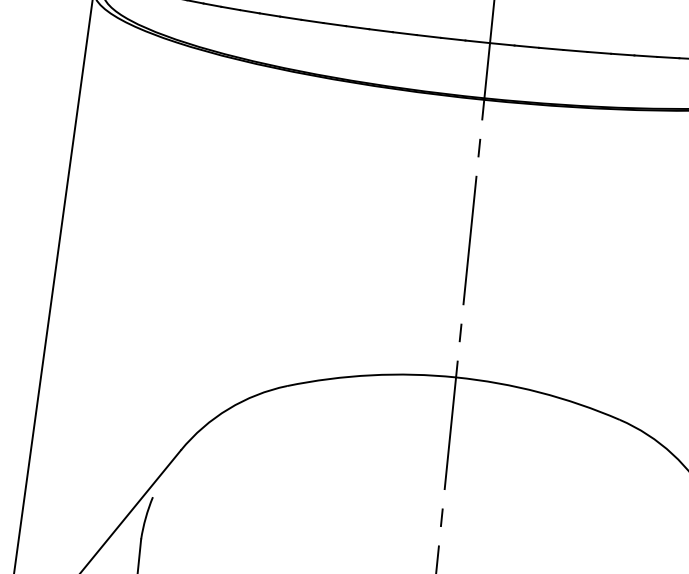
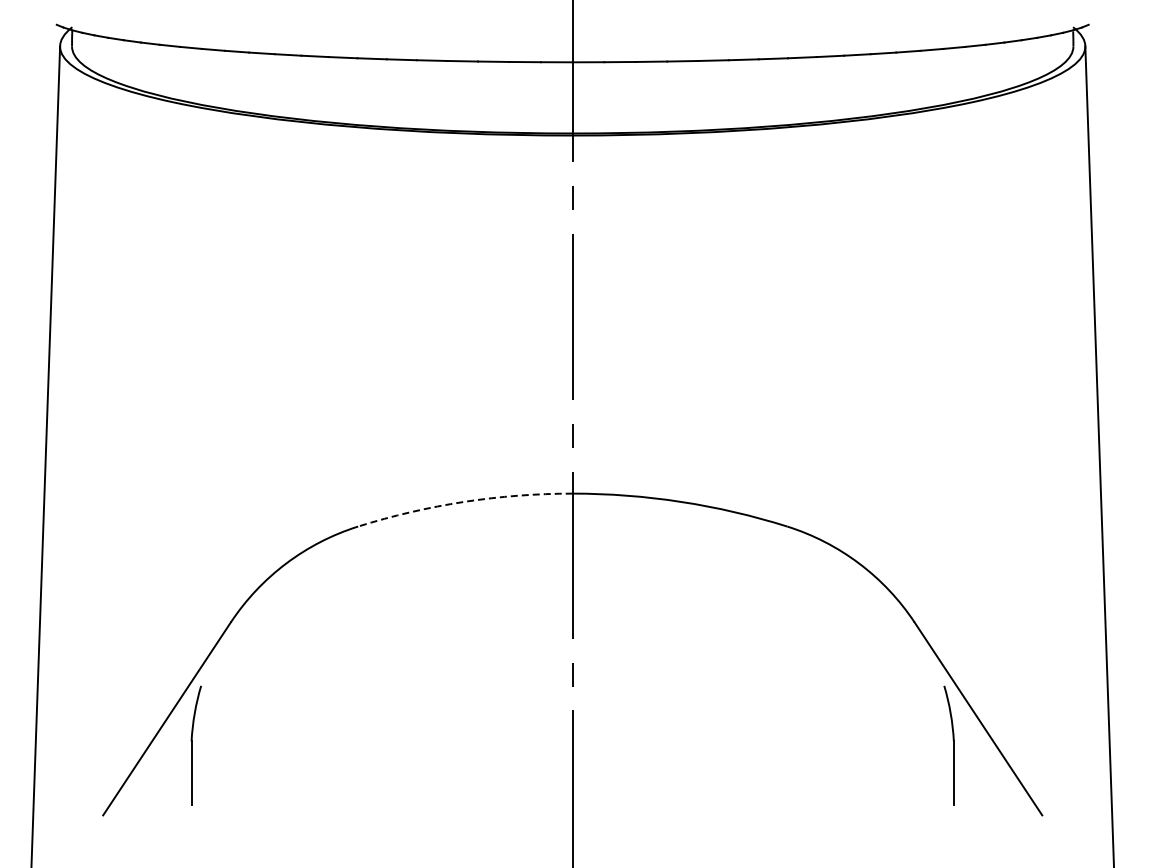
arc: (371, 375) -> (464, 501), solid -> dashed

